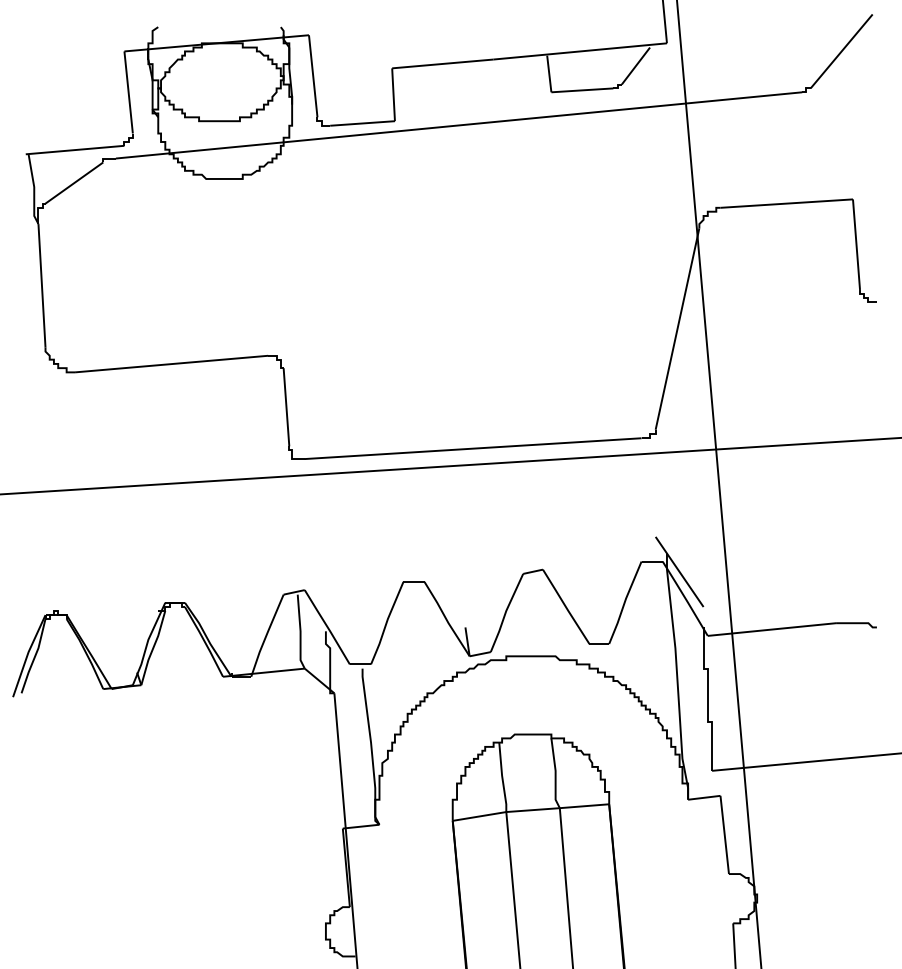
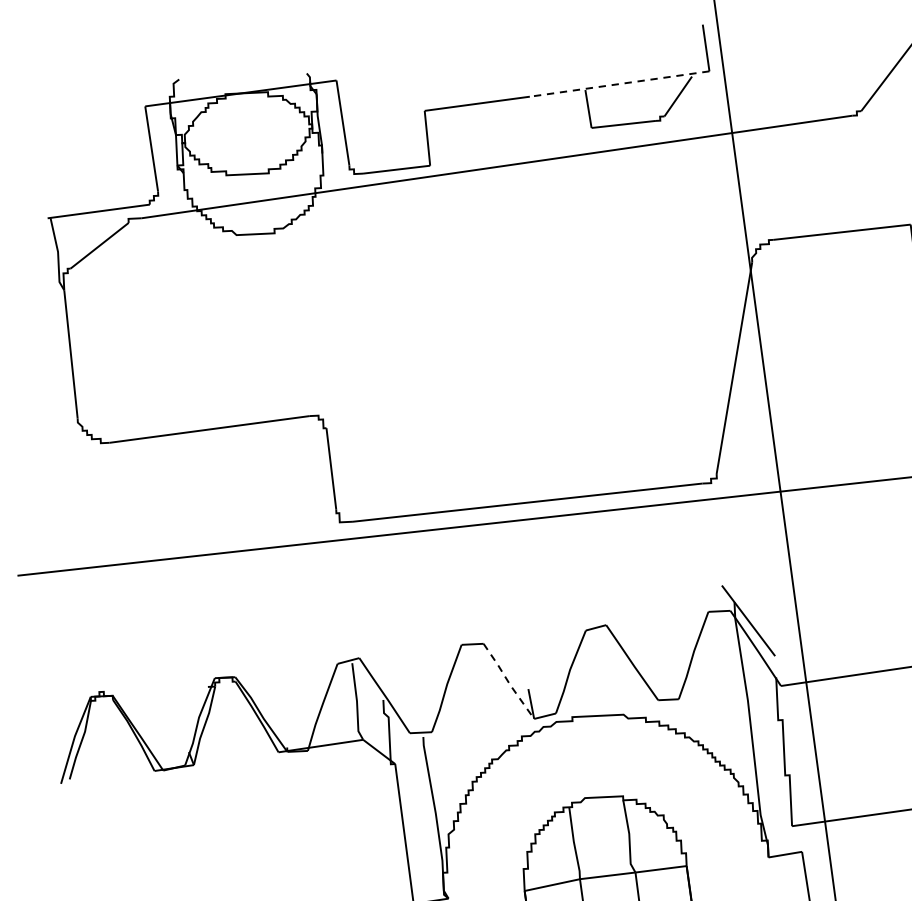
line: (579, 51) -> (618, 84), solid -> dashed
line: (446, 619) -> (508, 681), solid -> dashed

